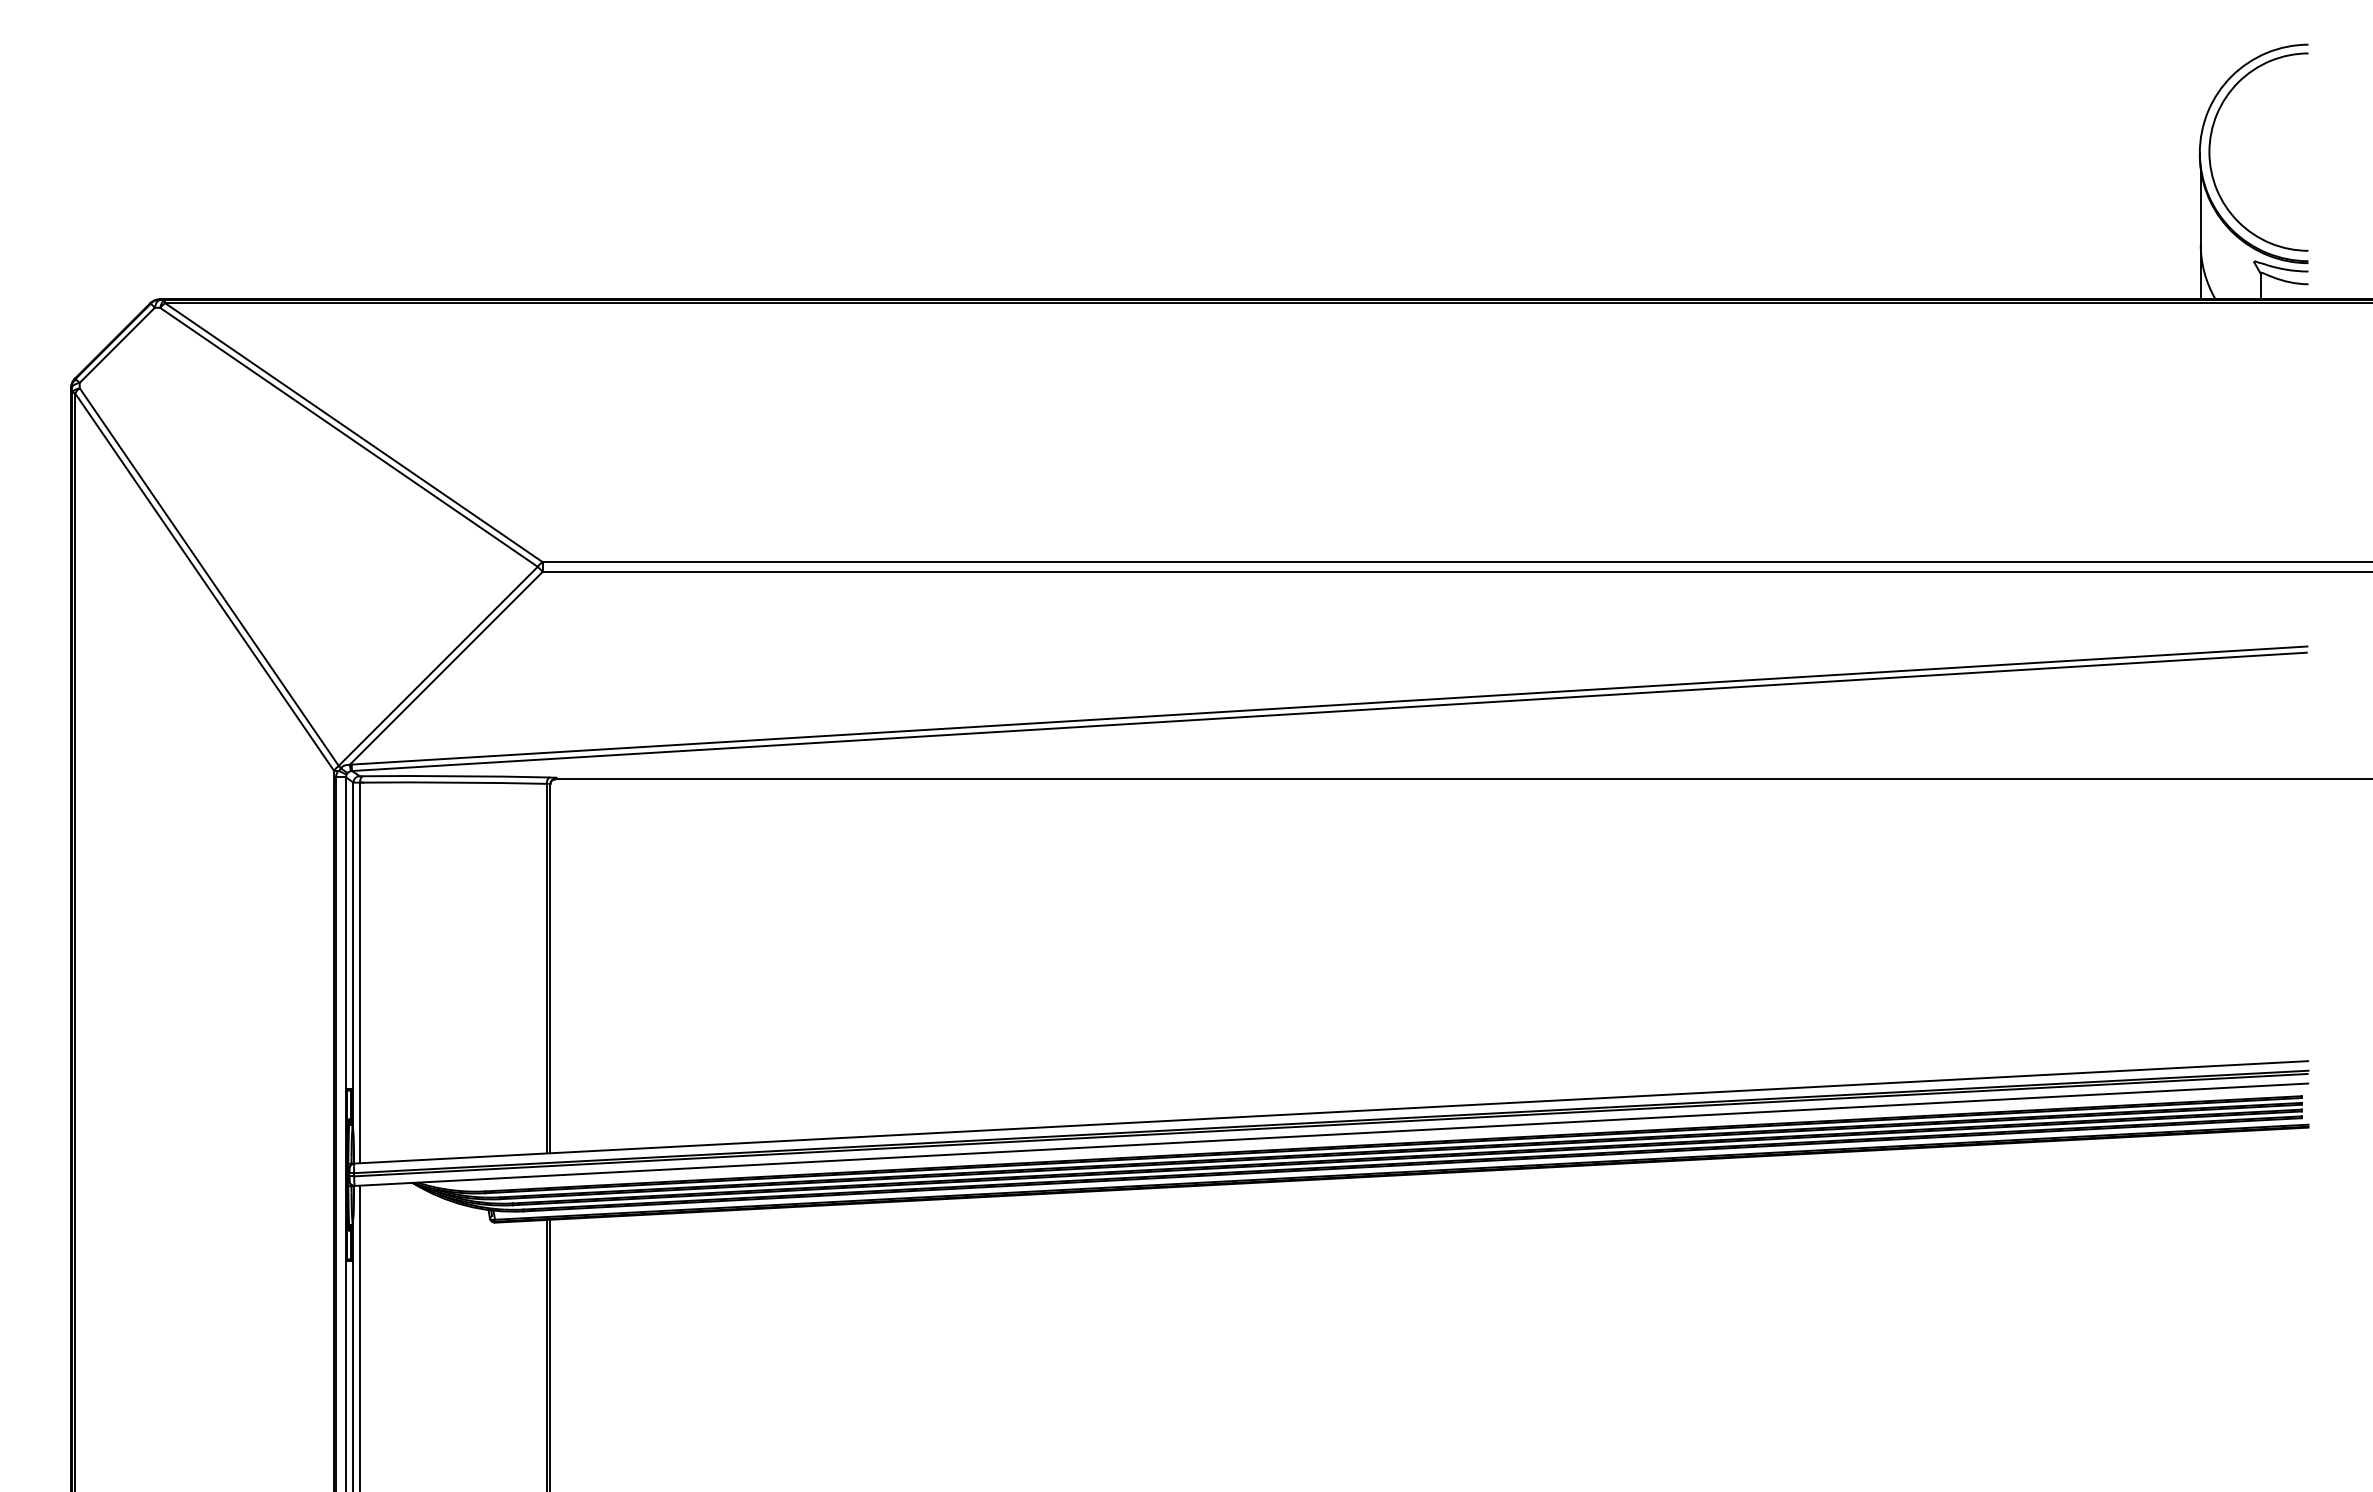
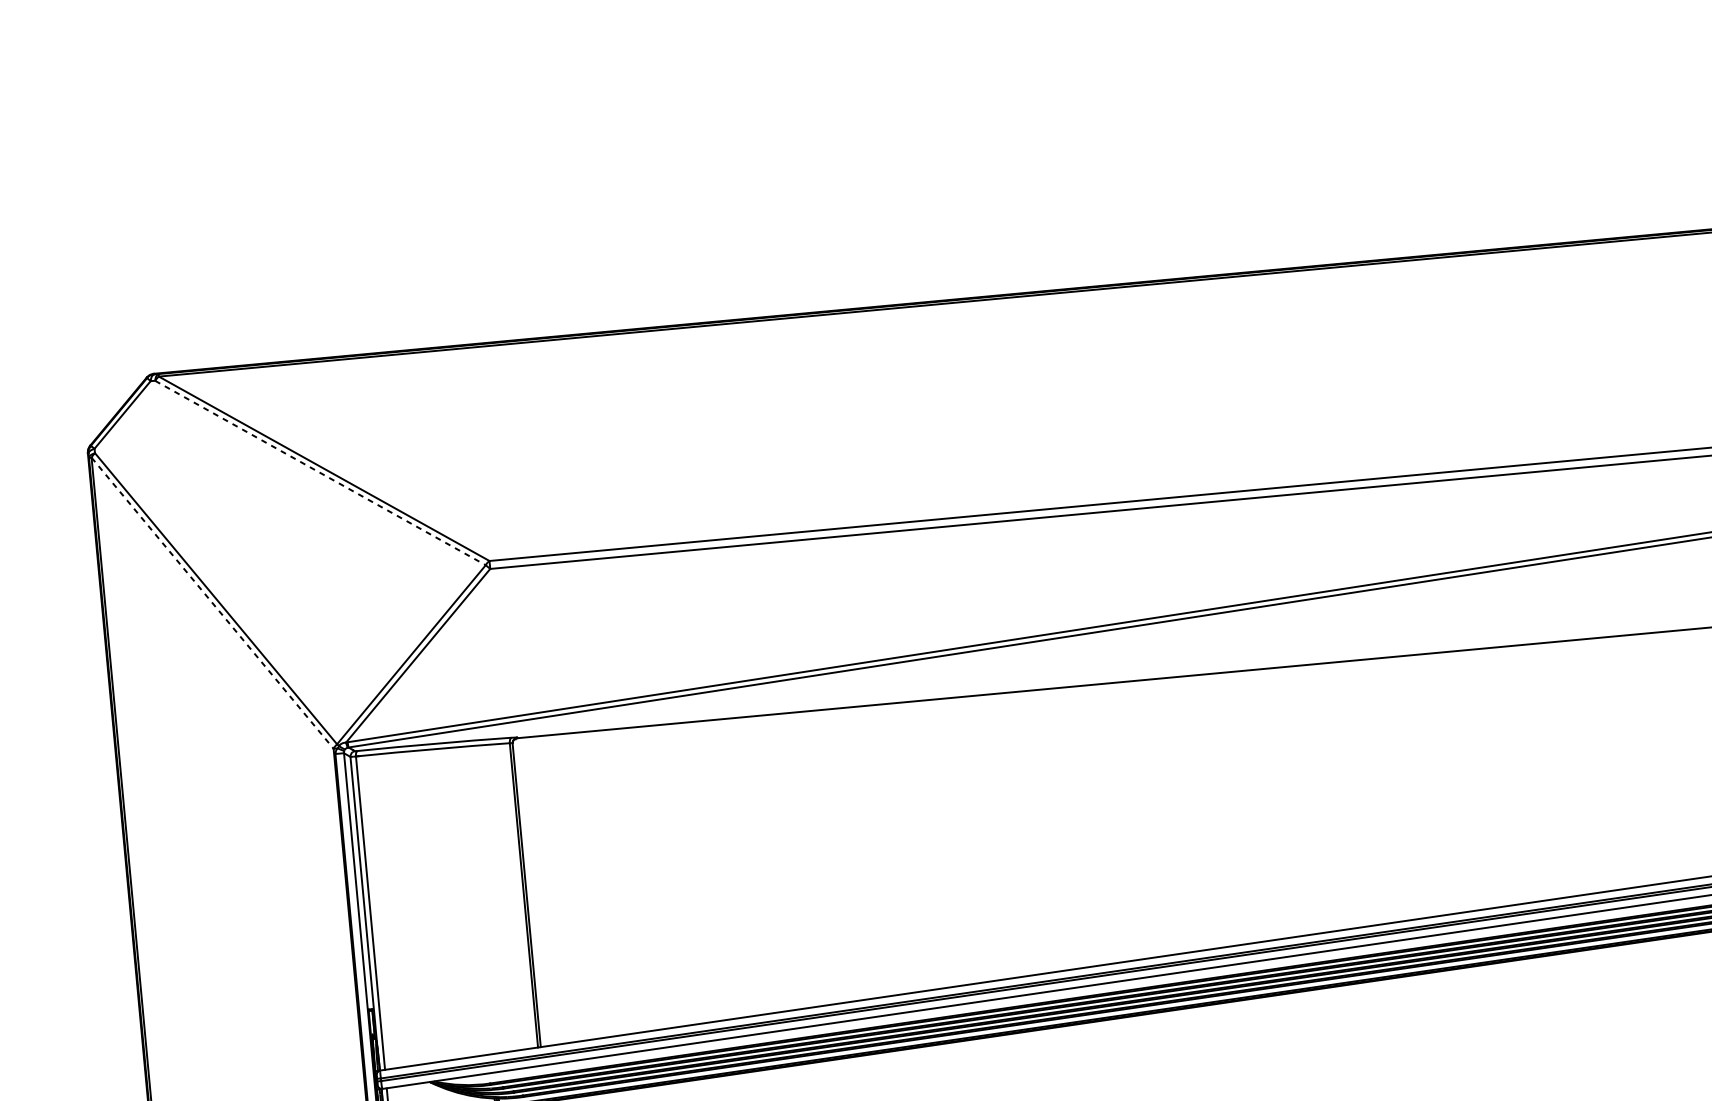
line: (349, 437) -> (320, 473), solid -> dashed
line: (204, 582) -> (212, 603), solid -> dashed

